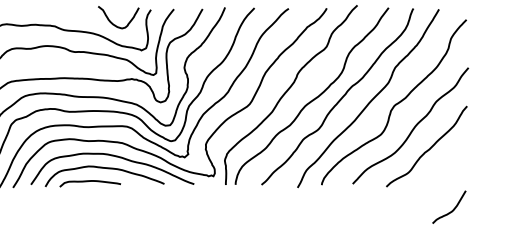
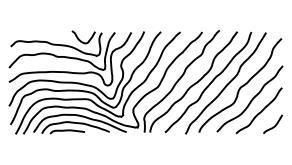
curve: (451, 209) -> (274, 125), moved

